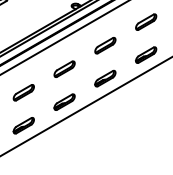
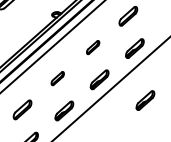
part: (105, 45) -> (93, 47), size x0.7
part: (64, 68) -> (57, 77), size x0.7
part: (146, 107) -> (145, 99), added

